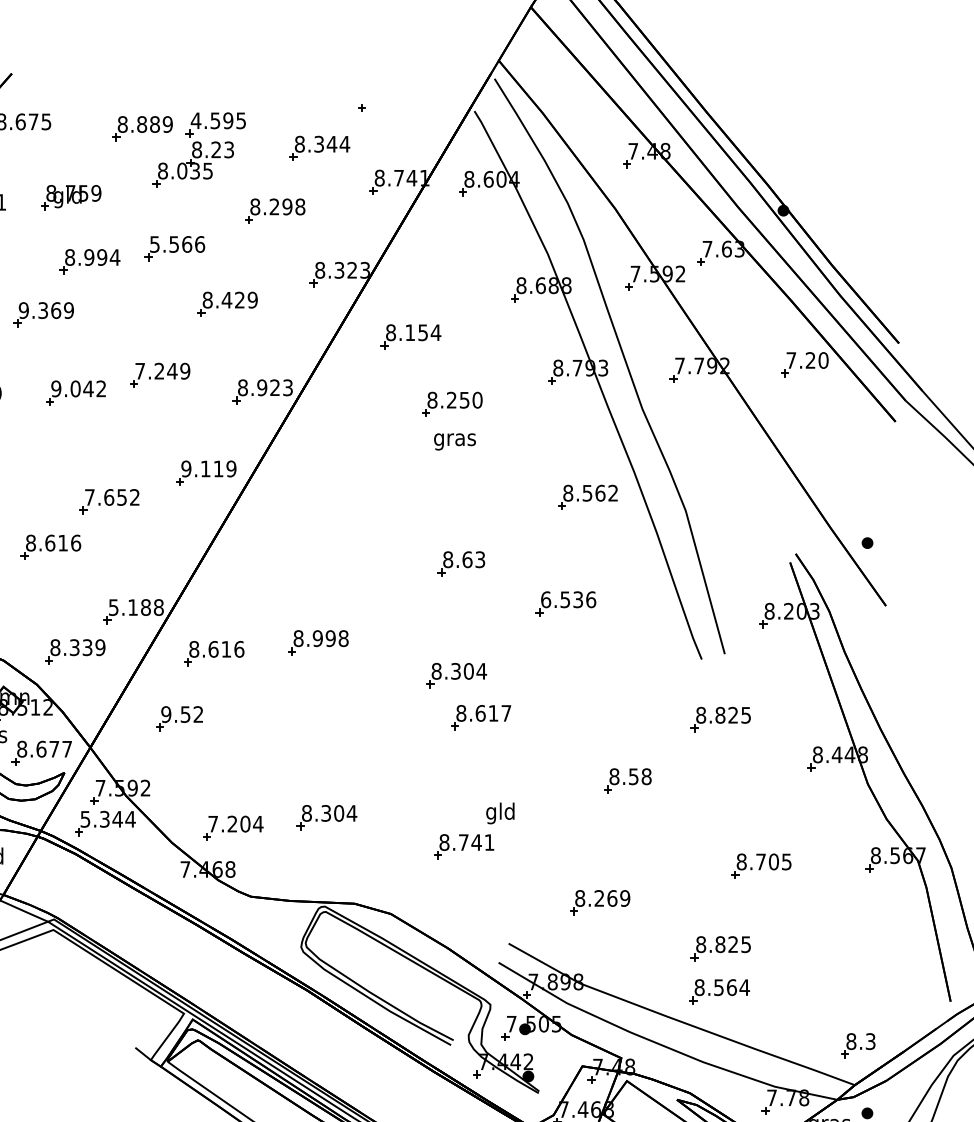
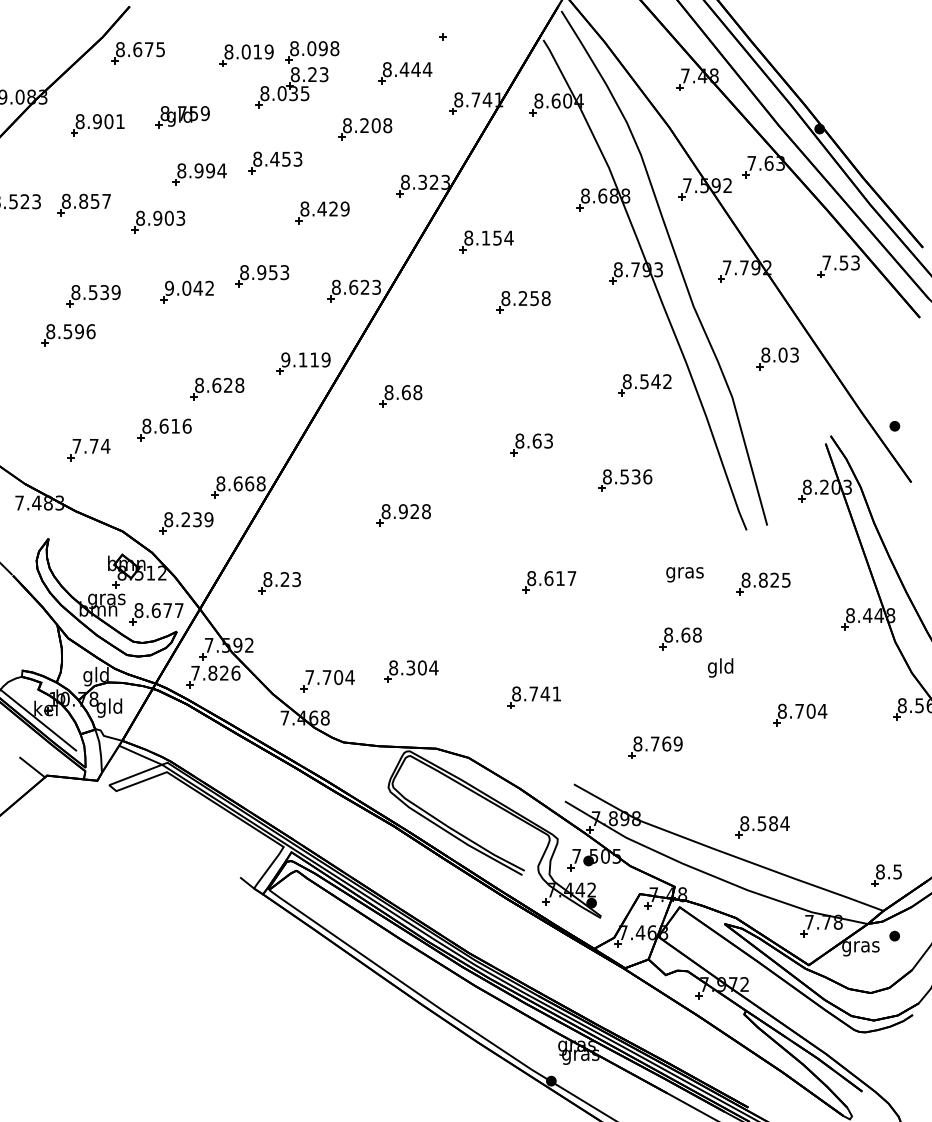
text: (218, 120) -> (314, 48), 4.595 -> 8.098
text: (148, 123) -> (251, 51), 8.889 -> 8.019
text: (319, 144) -> (404, 69), 8.344 -> 8.444
text: (286, 206) -> (375, 125), 8.298 -> 8.208
text: (177, 243) -> (277, 158), 5.566 -> 8.453
text: (46, 309) -> (160, 217), 9.369 -> 8.903
text: (816, 359) -> (849, 262), 7.20 -> 7.53
text: (162, 371) -> (264, 272), 7.249 -> 8.953
text: (262, 386) -> (353, 286), 8.923 -> 8.623
text: (476, 400) -> (545, 298), 8.250 -> 8.258
text: (454, 441) -> (684, 574), moved
part: (736, 467) -> (777, 358), added
text: (599, 493) -> (655, 381), 8.562 -> 8.542
text: (112, 496) -> (219, 384), 7.652 -> 8.628
part: (314, 509) -> (400, 396), added
text: (546, 599) -> (607, 476), 6.536 -> 8.536
text: (130, 607) -> (235, 483), 5.188 -> 8.668
text: (330, 638) -> (414, 511), 8.998 -> 8.928
text: (74, 647) -> (185, 519), 8.339 -> 8.239
part: (213, 652) -> (310, 524), removed
part: (456, 675) -> (527, 544), removed
text: (181, 714) -> (281, 579), 9.52 -> 8.23
text: (633, 776) -> (685, 634), 8.58 -> 8.68
text: (500, 812) -> (720, 667), moved
text: (107, 818) -> (215, 672), 5.344 -> 7.826
text: (231, 824) -> (326, 677), 7.204 -> 7.704
text: (786, 862) -> (822, 711), 8.705 -> 8.704
text: (598, 897) -> (654, 743), 8.269 -> 8.769
part: (720, 948) -> (763, 788), removed
text: (731, 987) -> (773, 823), 8.564 -> 8.584
text: (870, 1041) -> (897, 871), 8.3 -> 8.5

